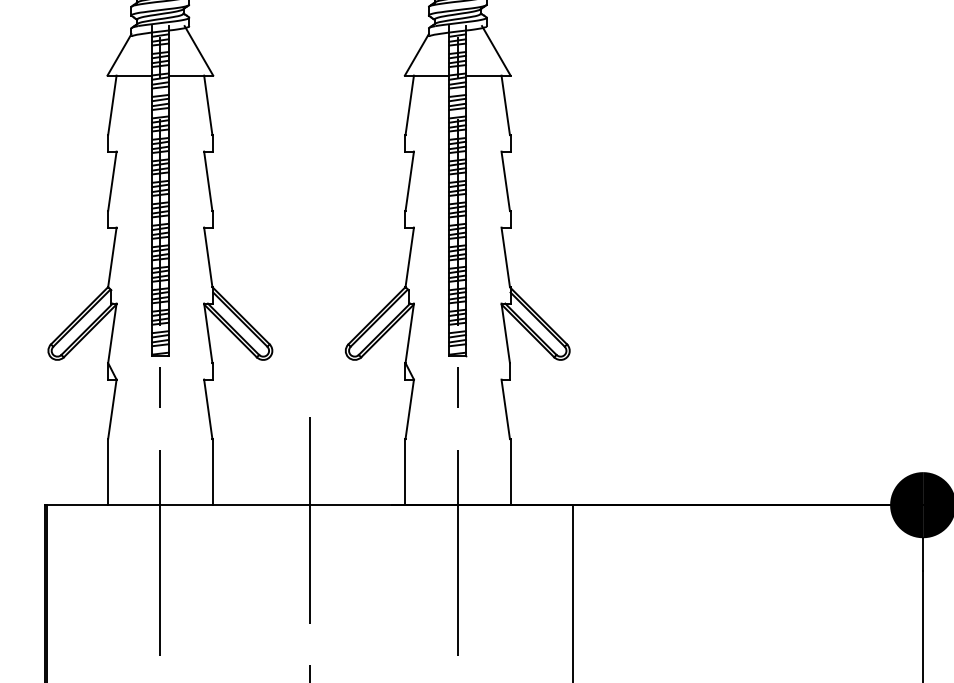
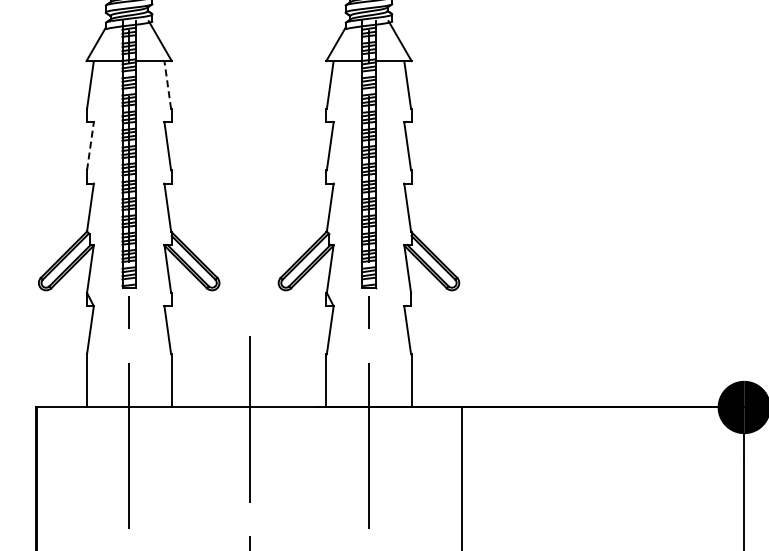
line: (207, 104) -> (167, 84), solid -> dashed
line: (112, 180) -> (90, 145), solid -> dashed

